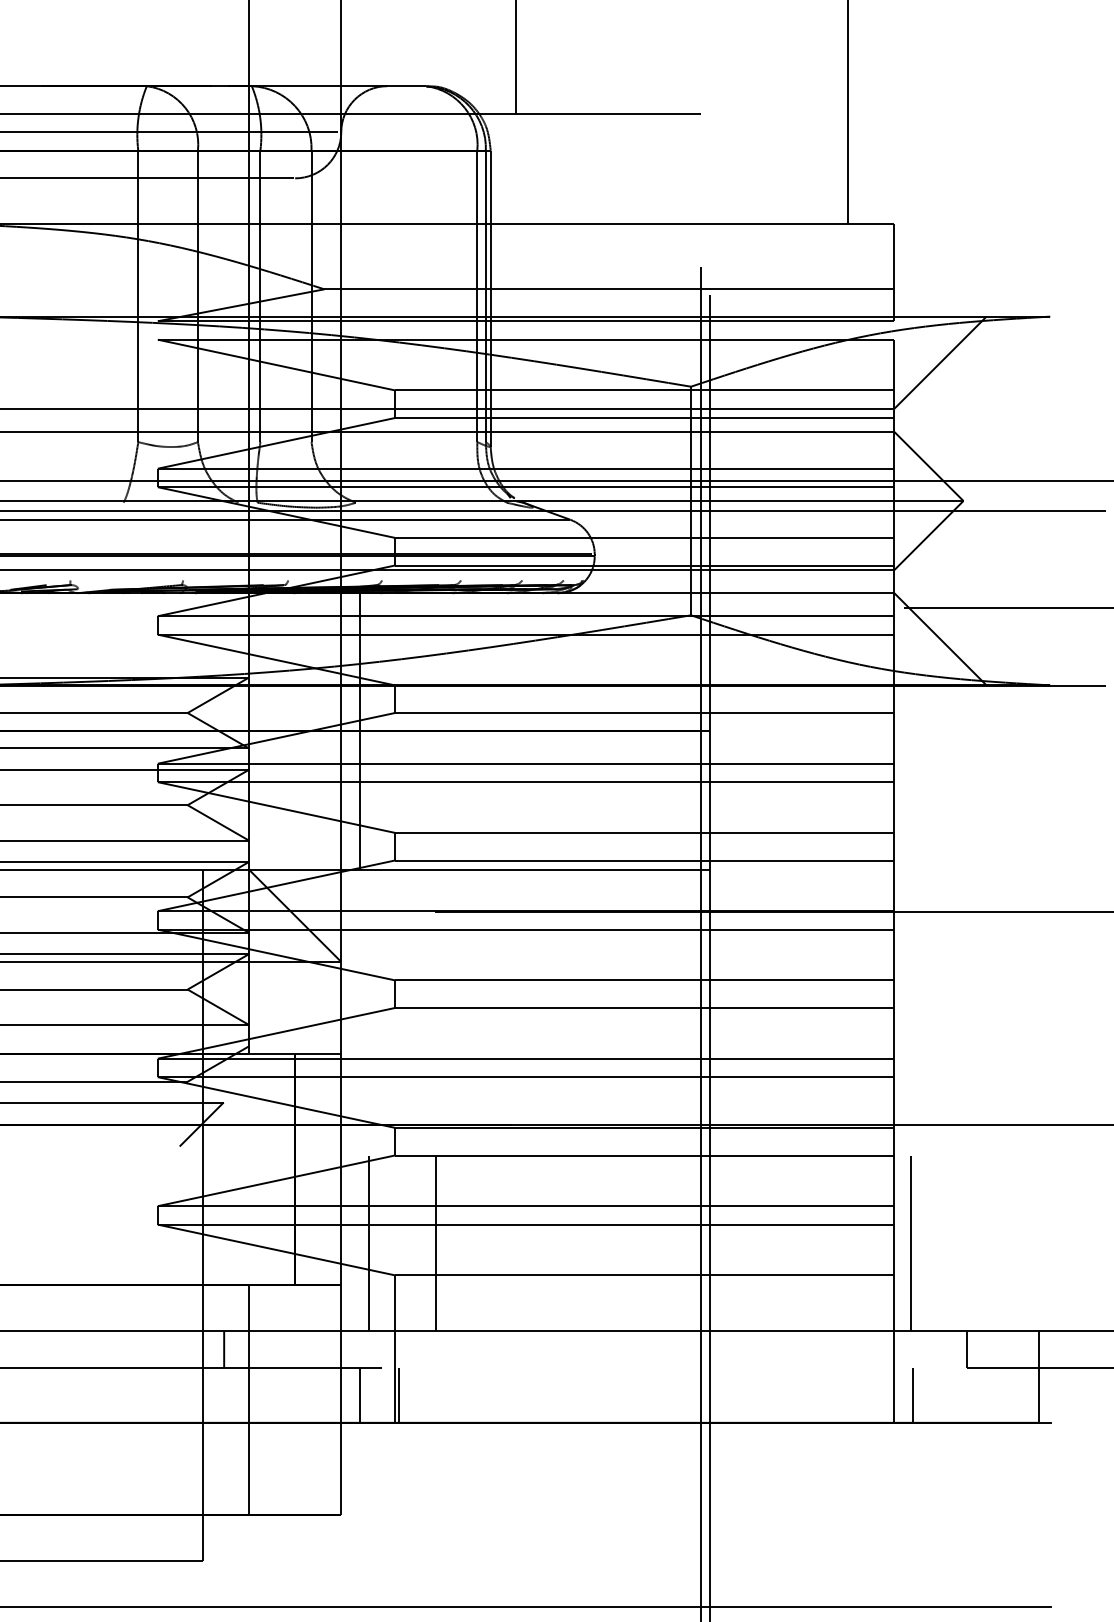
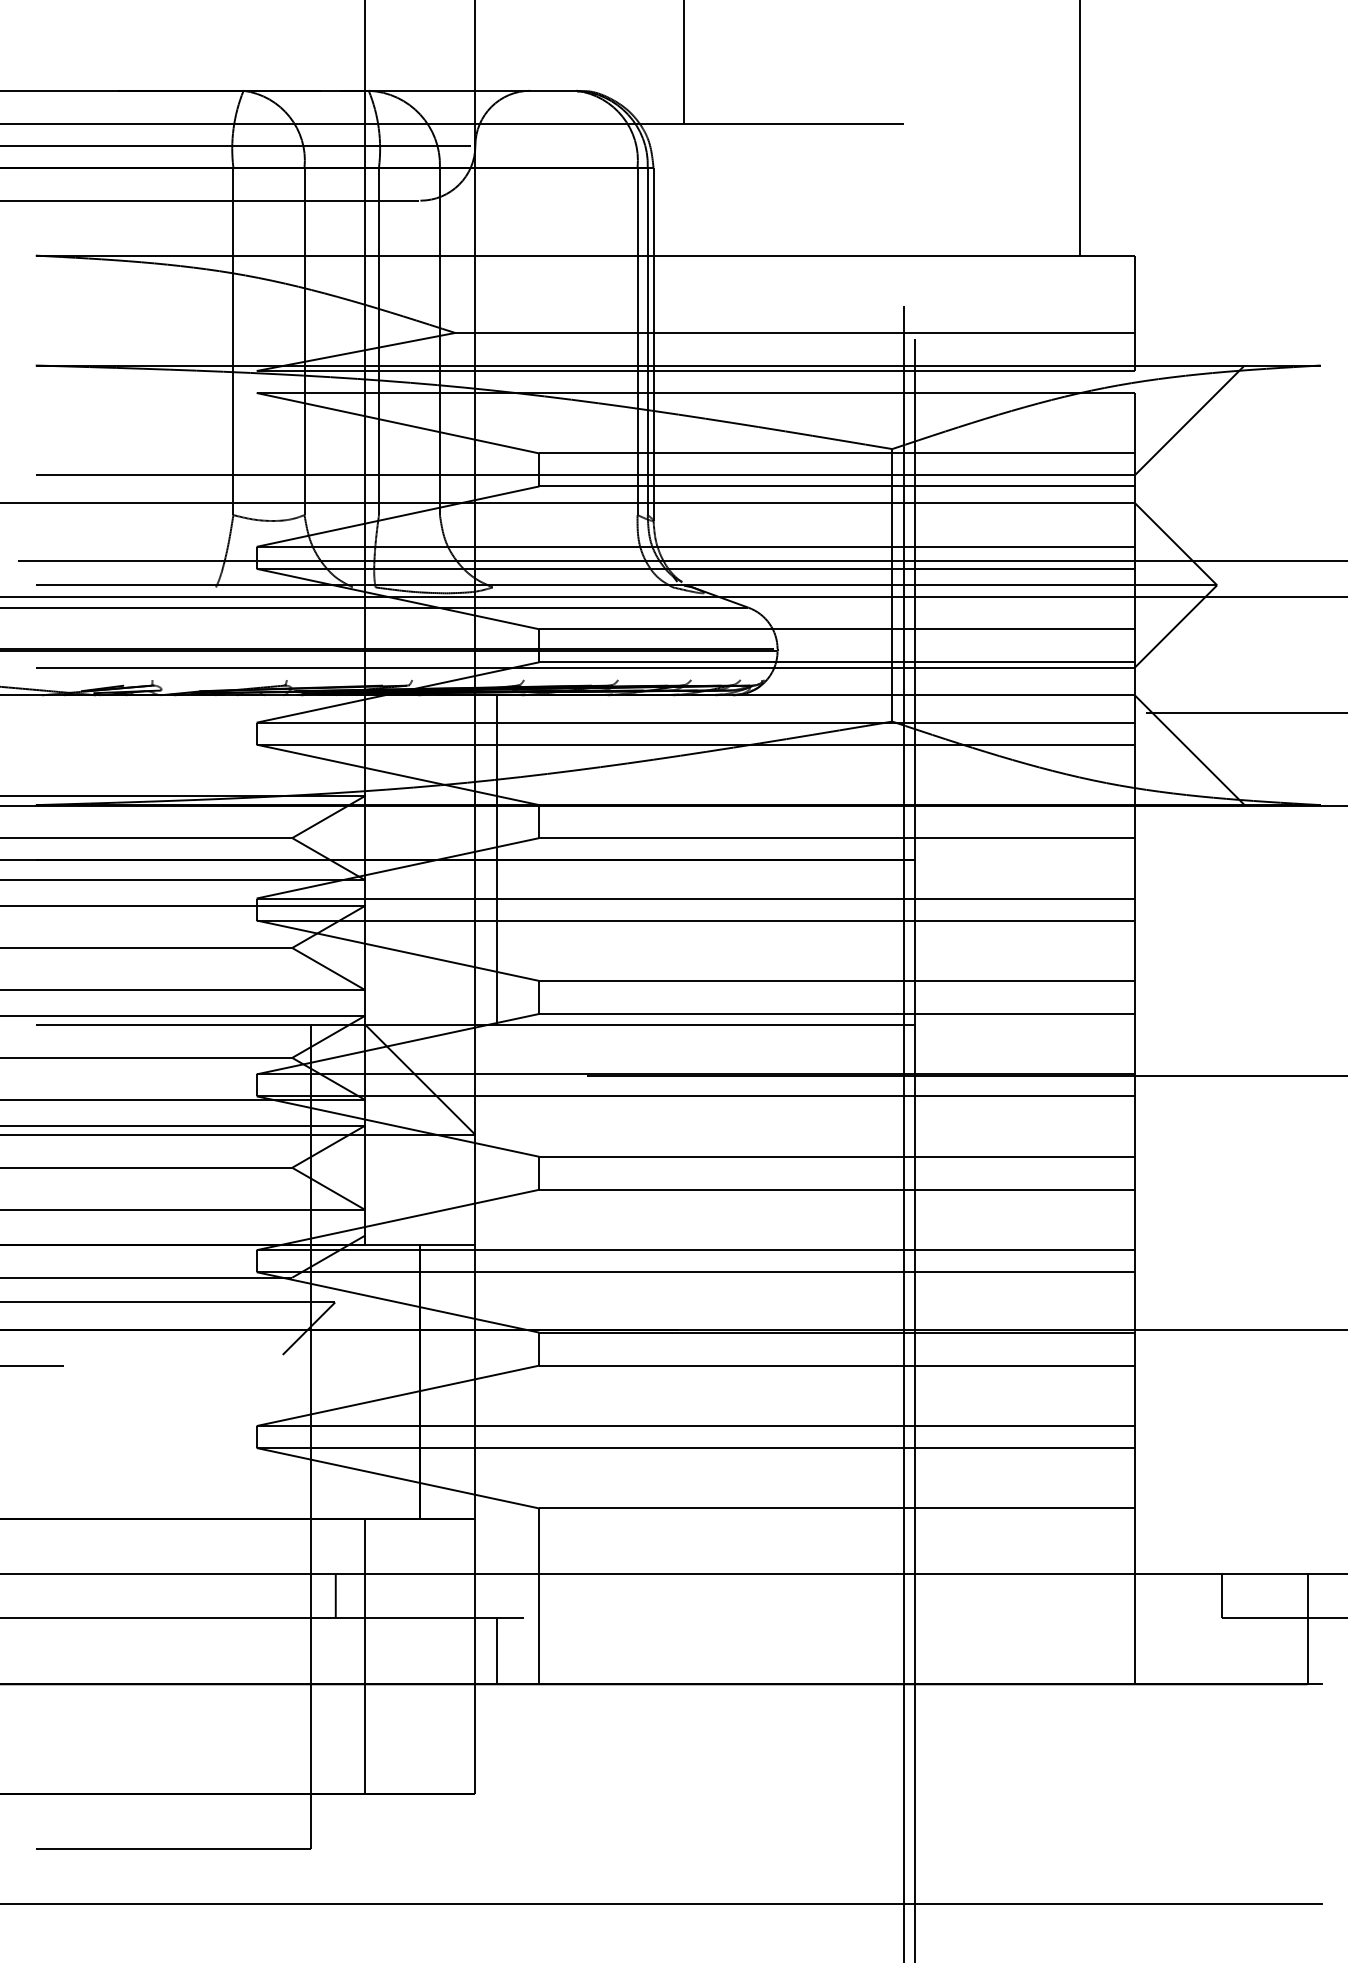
line: (368, 1242) -> (507, 1469), removed
line: (436, 1242) -> (588, 1469), removed
line: (910, 1242) -> (1154, 1469), removed
line: (399, 1395) -> (544, 1651), removed
line: (912, 1395) -> (1156, 1651), removed

